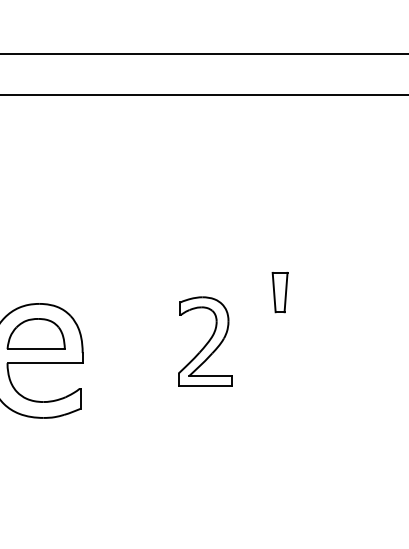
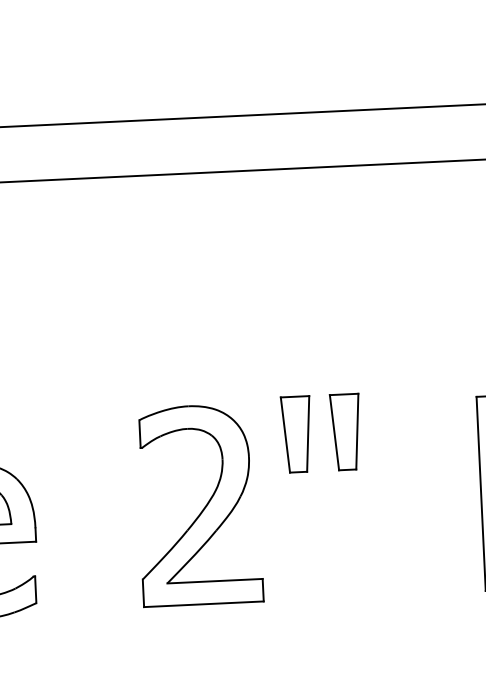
part: (279, 292) -> (295, 434), size x1.43
part: (316, 292) -> (345, 432), added
part: (205, 341) -> (199, 504), size x1.67

